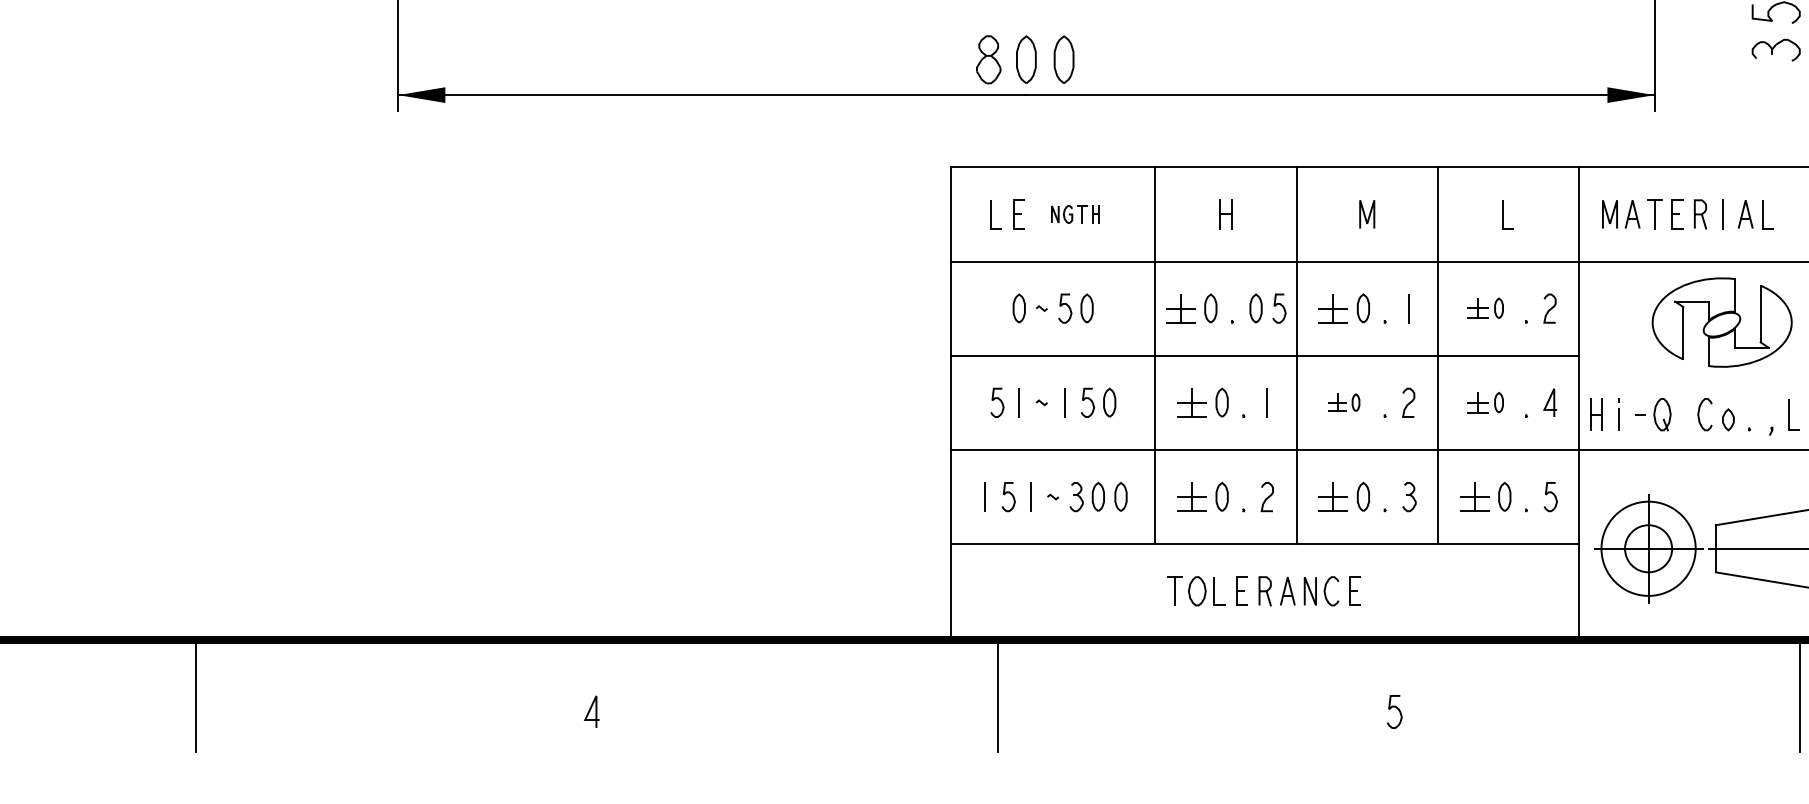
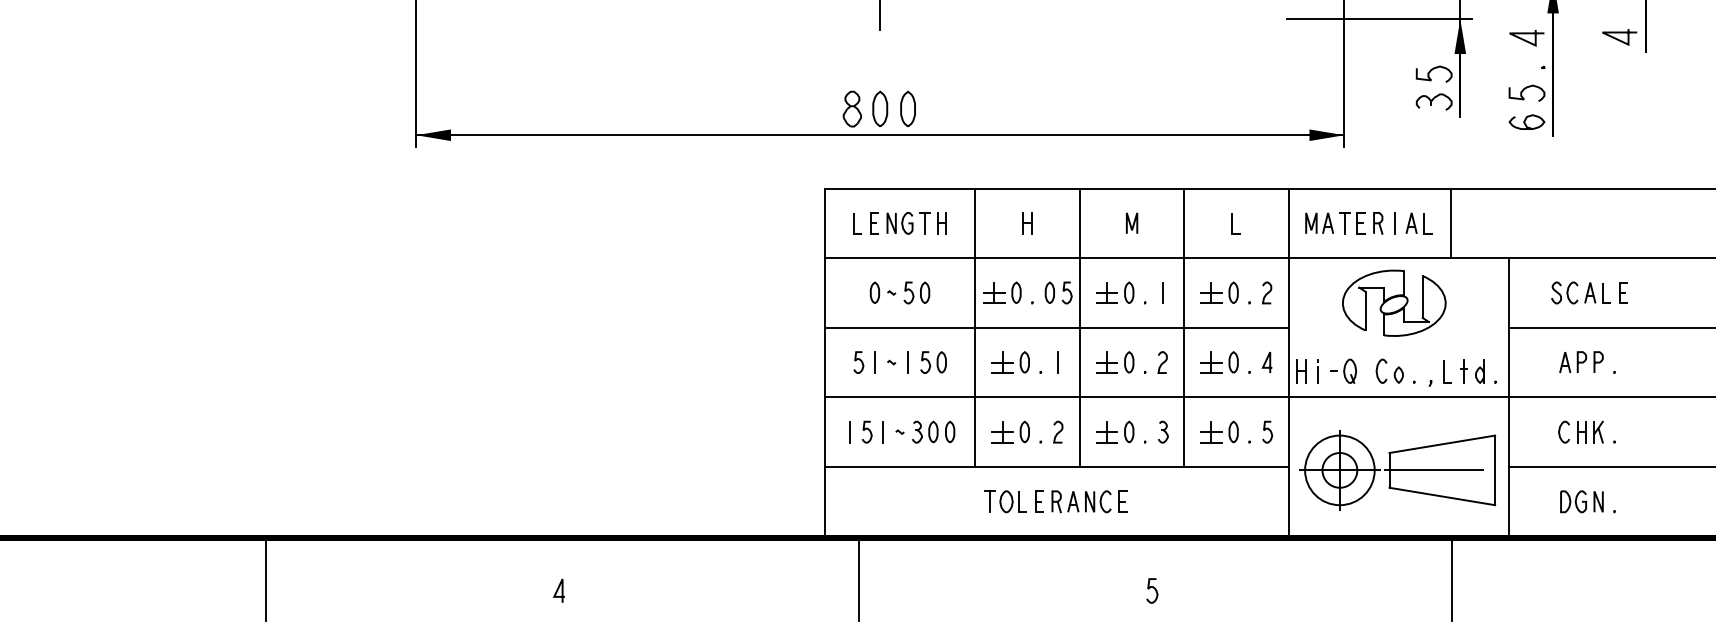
part: (1075, 214) -> (916, 223), size x1.67
line: (1799, 214) -> (1451, 223), added
part: (1485, 307) -> (1219, 292), size x1.43
part: (1344, 402) -> (1115, 362), size x1.67
part: (1485, 402) -> (1219, 362), size x1.43

